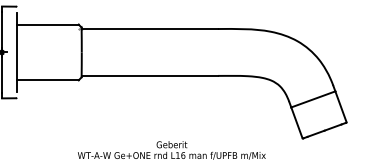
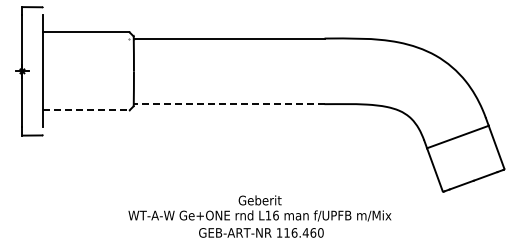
line: (149, 76) -> (228, 104), solid -> dashed
line: (47, 80) -> (86, 110), solid -> dashed

